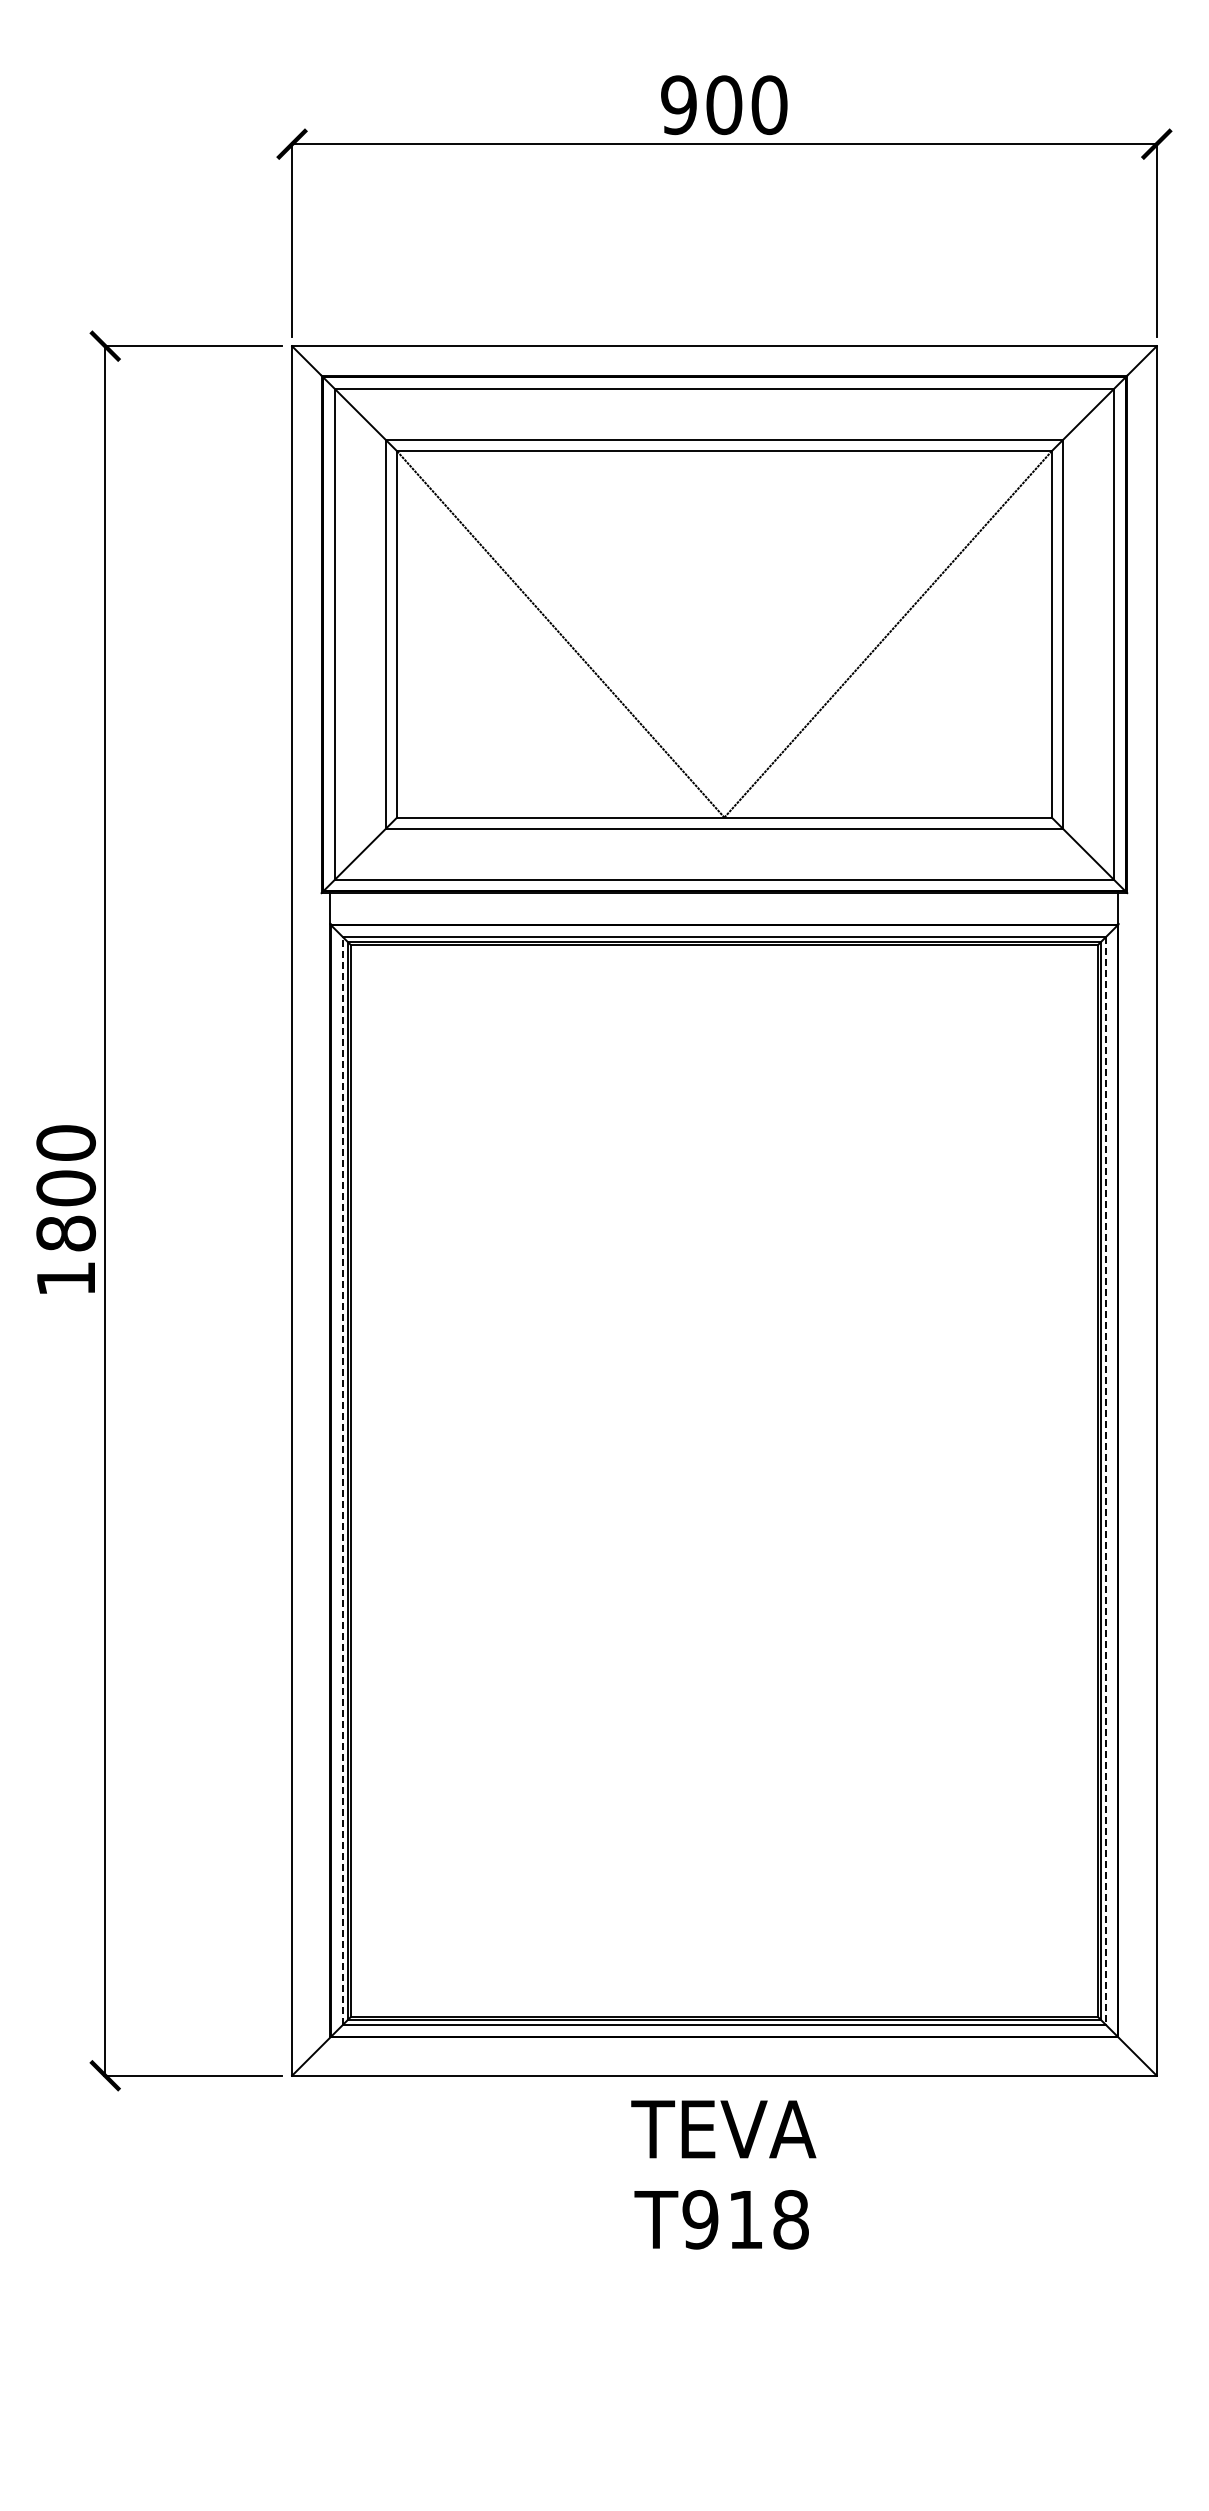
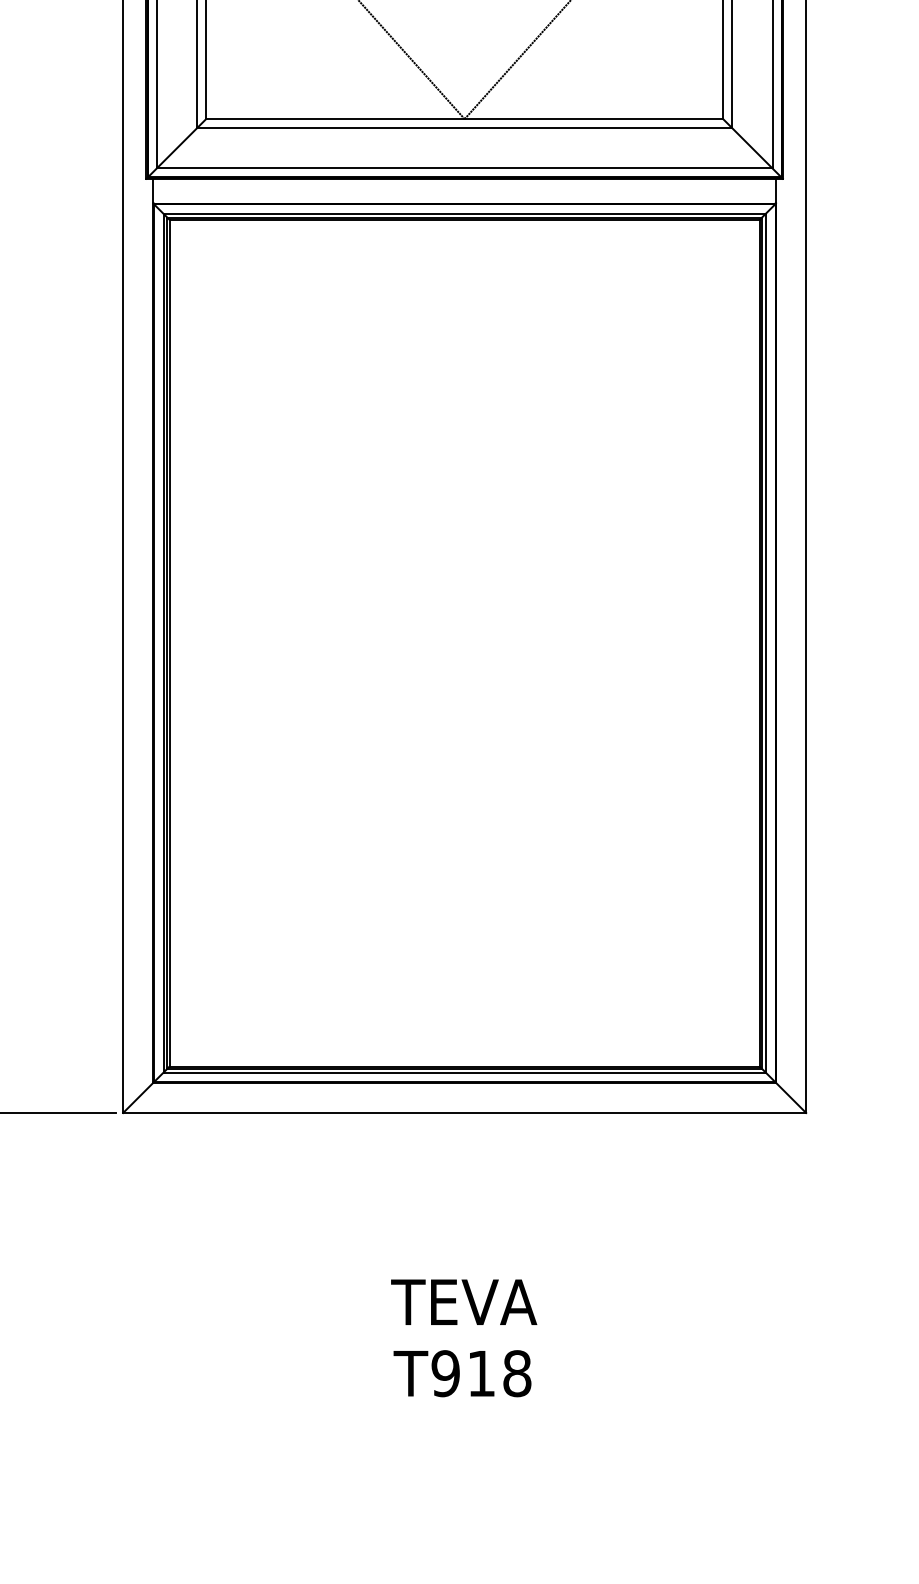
line: (343, 1481) -> (163, 643), dashed -> solid
line: (1105, 1481) -> (765, 643), dashed -> solid
text: (723, 2174) -> (463, 1337), moved

